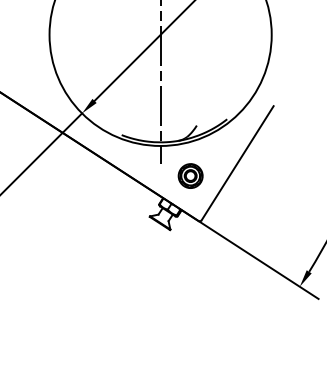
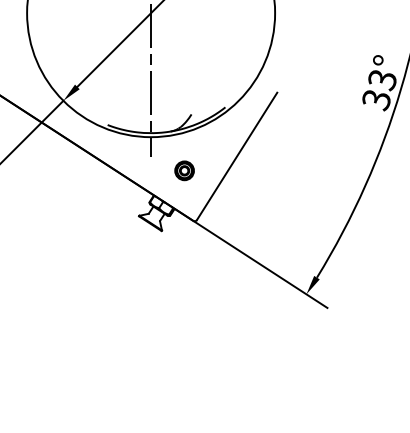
part: (190, 175) -> (184, 170), size x0.7

